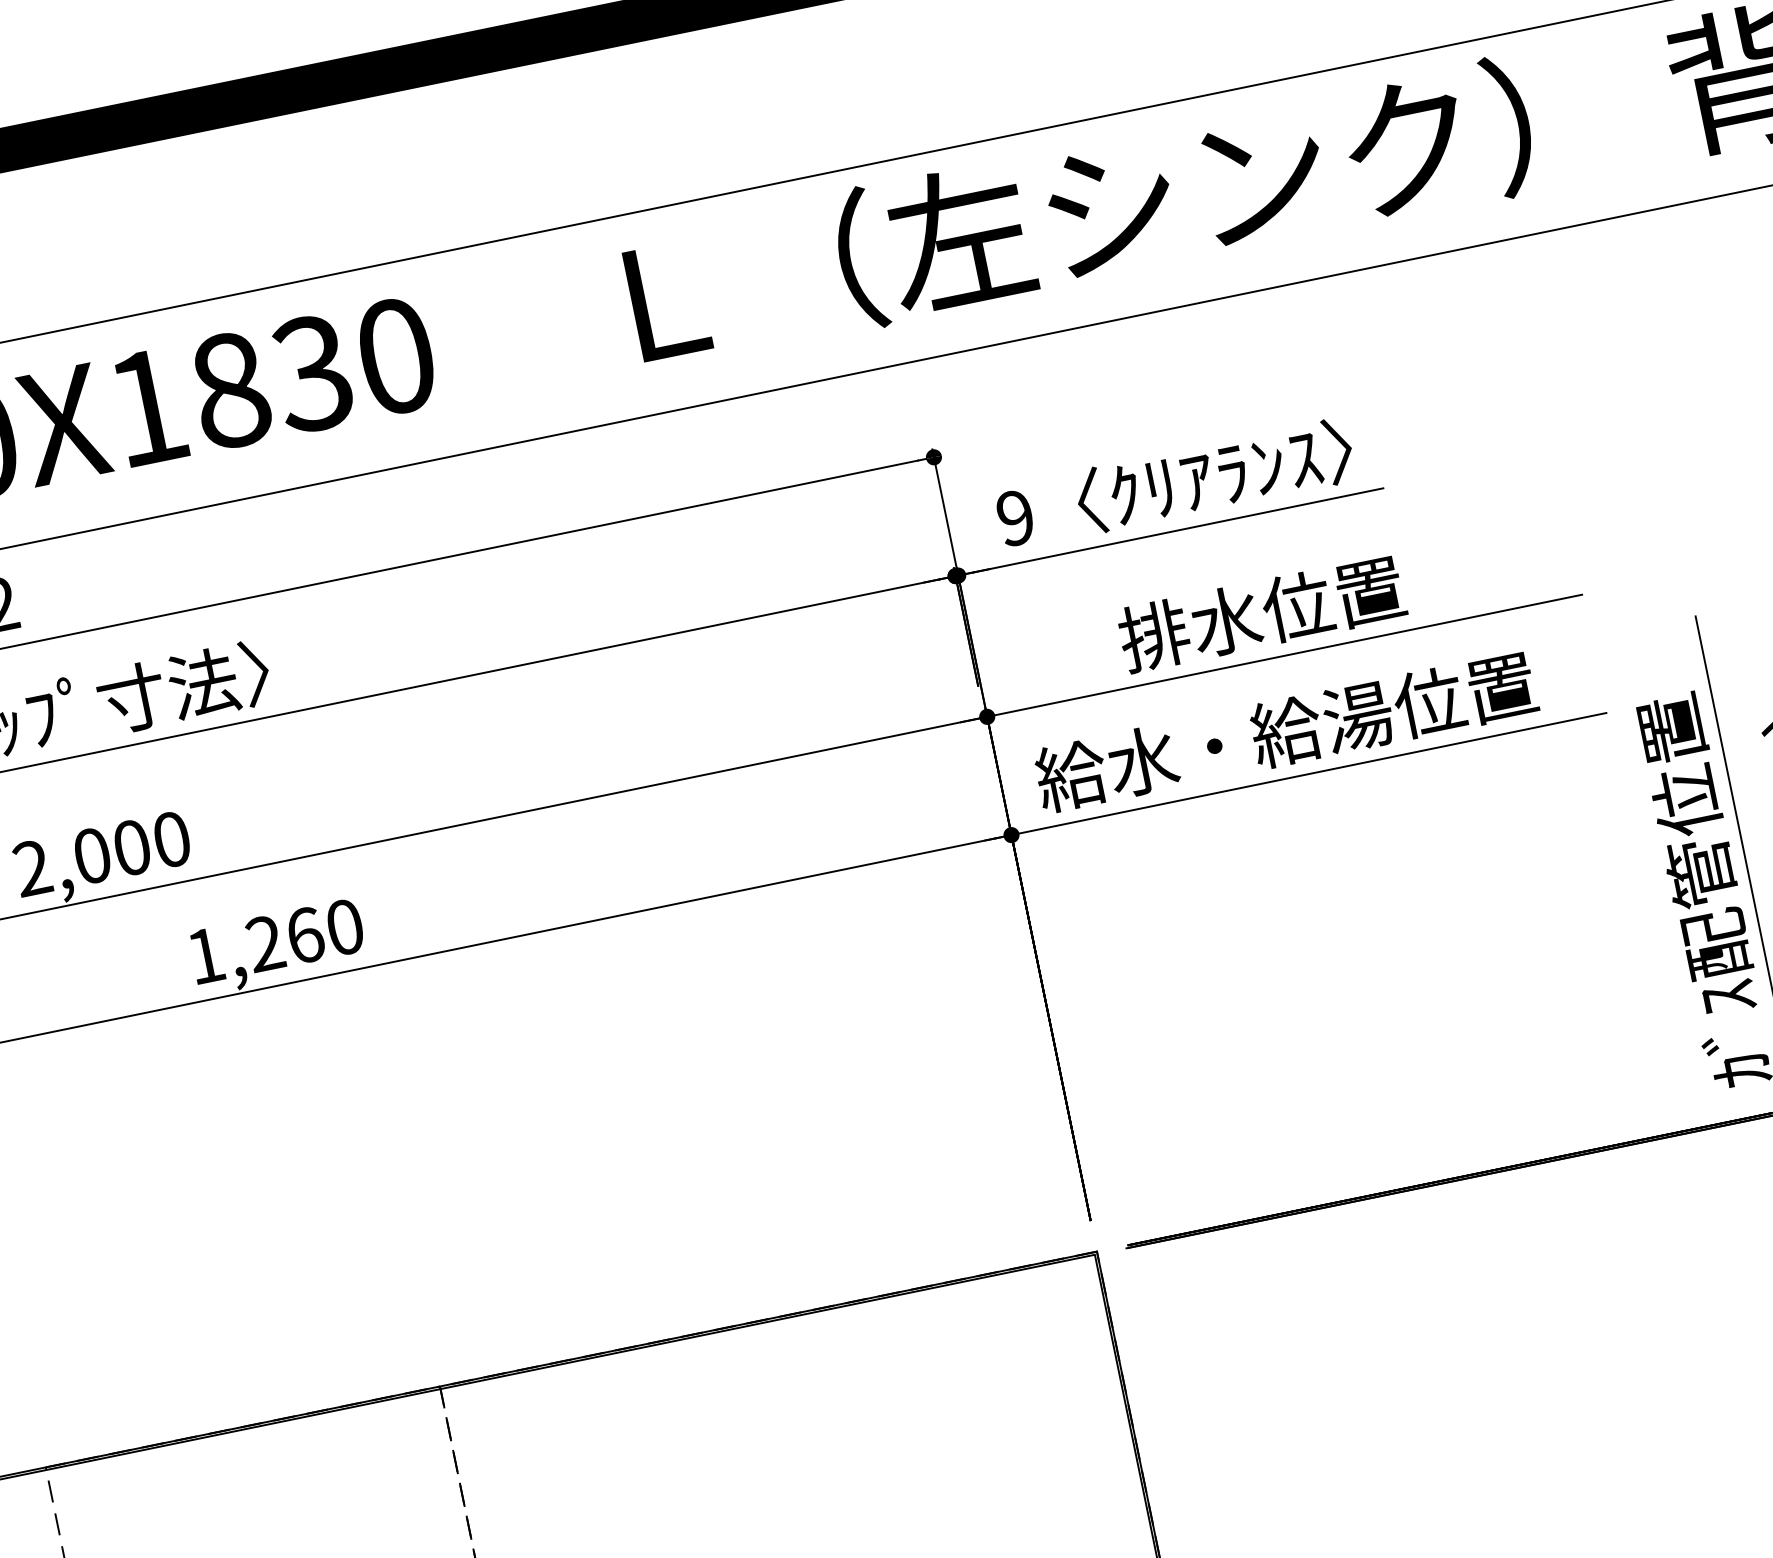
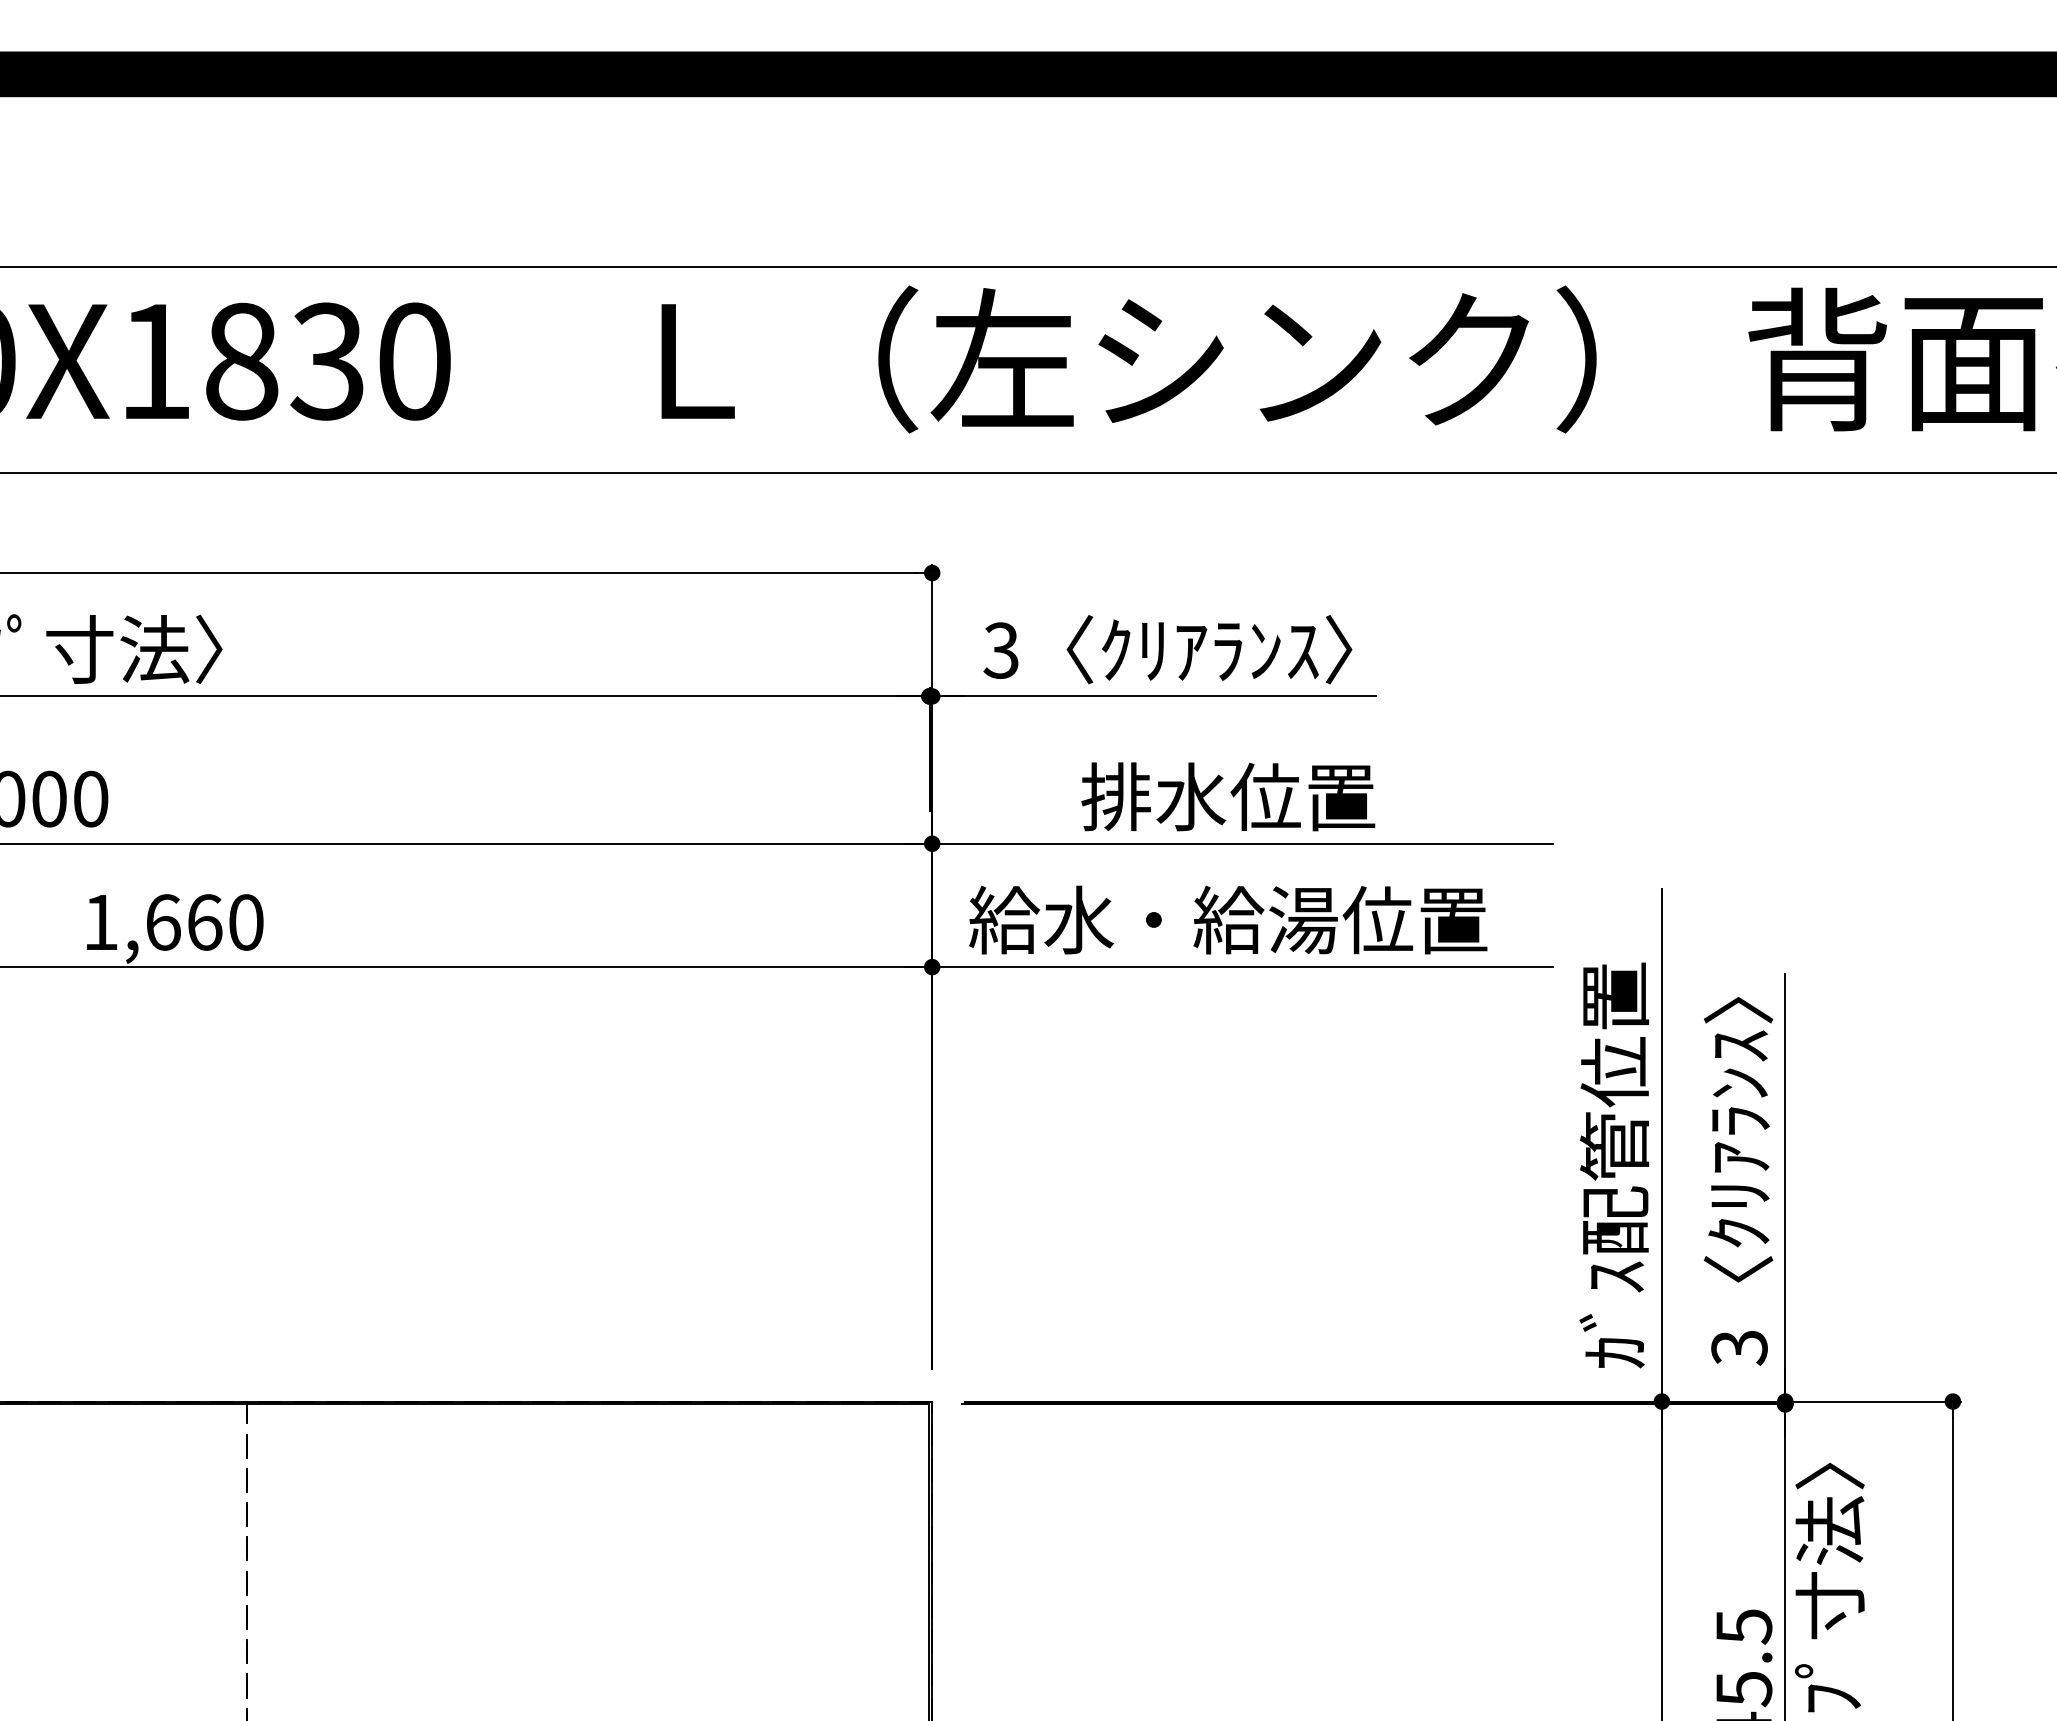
text: (1014, 518) -> (1000, 650), 9 -> 3
text: (265, 943) -> (163, 922), 1,260 -> 1,660

